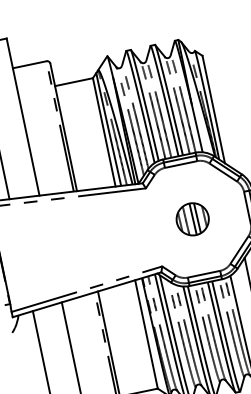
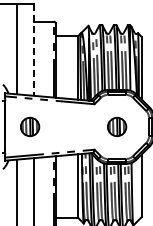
line: (23, 117) -> (34, 50), solid -> dashed
part: (44, 249) -> (30, 126), added

